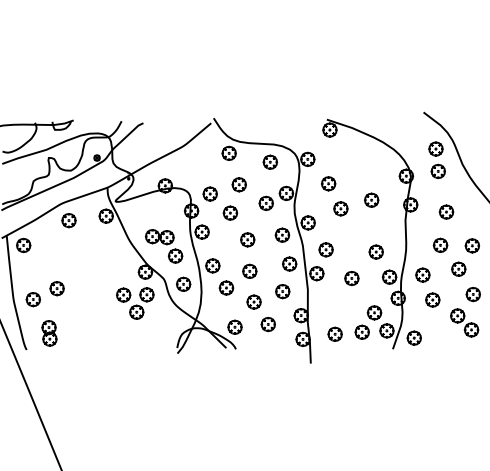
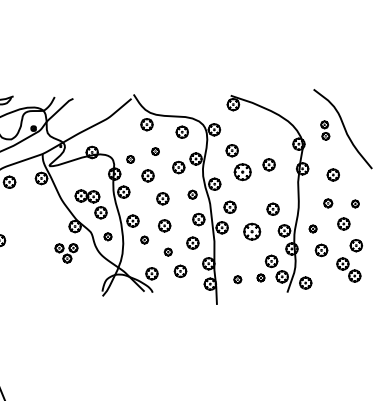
part: (436, 160) -> (324, 130), size x0.6
part: (238, 184) -> (154, 151), size x0.6
part: (209, 193) -> (130, 159), size x0.6
part: (340, 208) -> (242, 171), size x1.4
part: (282, 234) -> (192, 194), size x0.7
part: (440, 244) -> (328, 202), size x0.7
part: (471, 245) -> (354, 203), size x0.6
part: (422, 274) -> (312, 228), size x0.6
part: (351, 278) -> (251, 231), size x1.4
part: (183, 283) -> (107, 236), size x0.6
part: (226, 287) -> (144, 239), size x0.6
part: (253, 301) -> (167, 251), size x0.6
part: (135, 303) -> (66, 253), size x0.7
part: (361, 331) -> (260, 277), size x0.6
part: (334, 333) -> (237, 279), size x0.6

